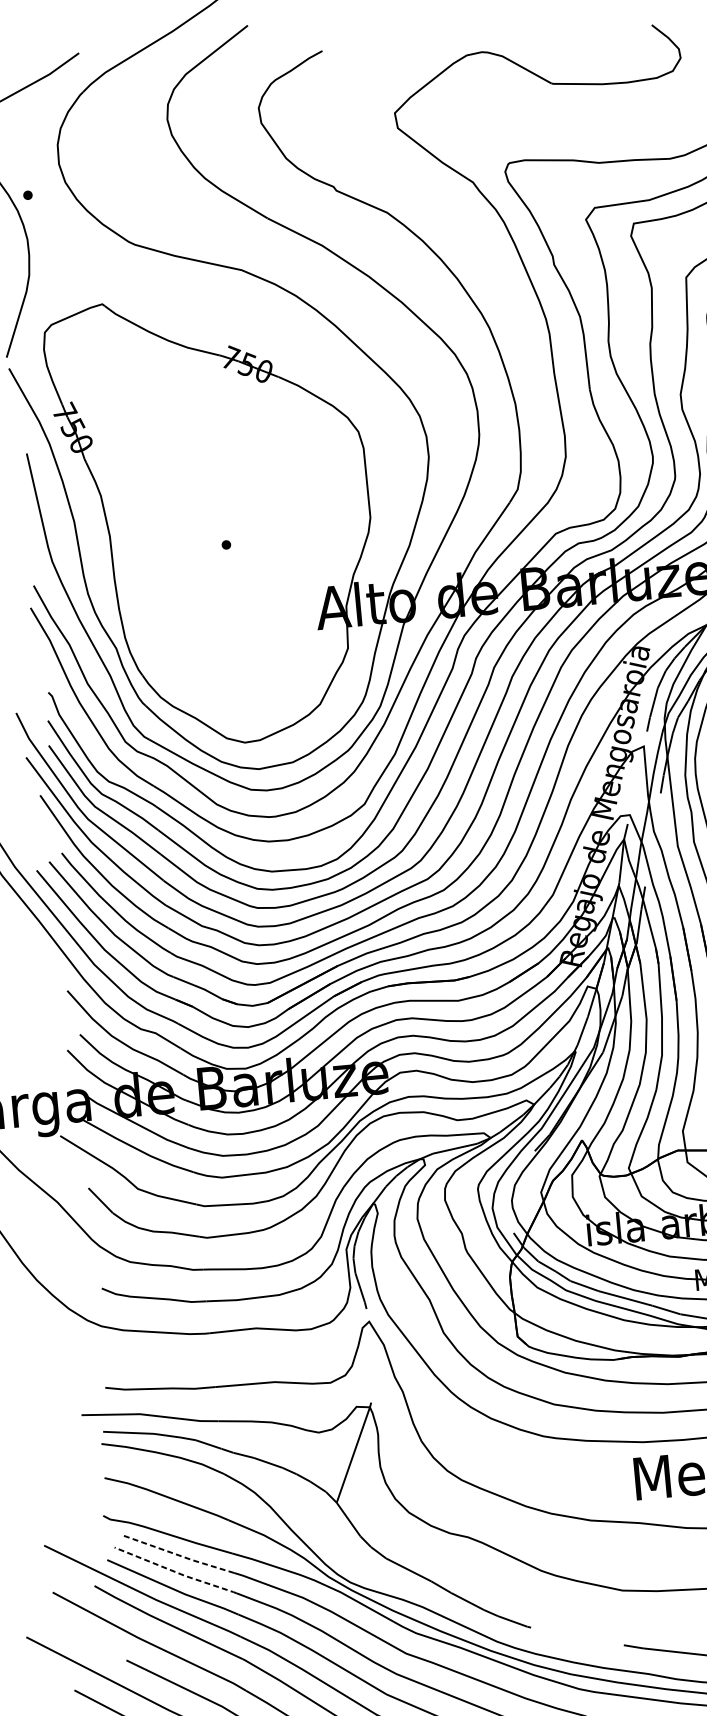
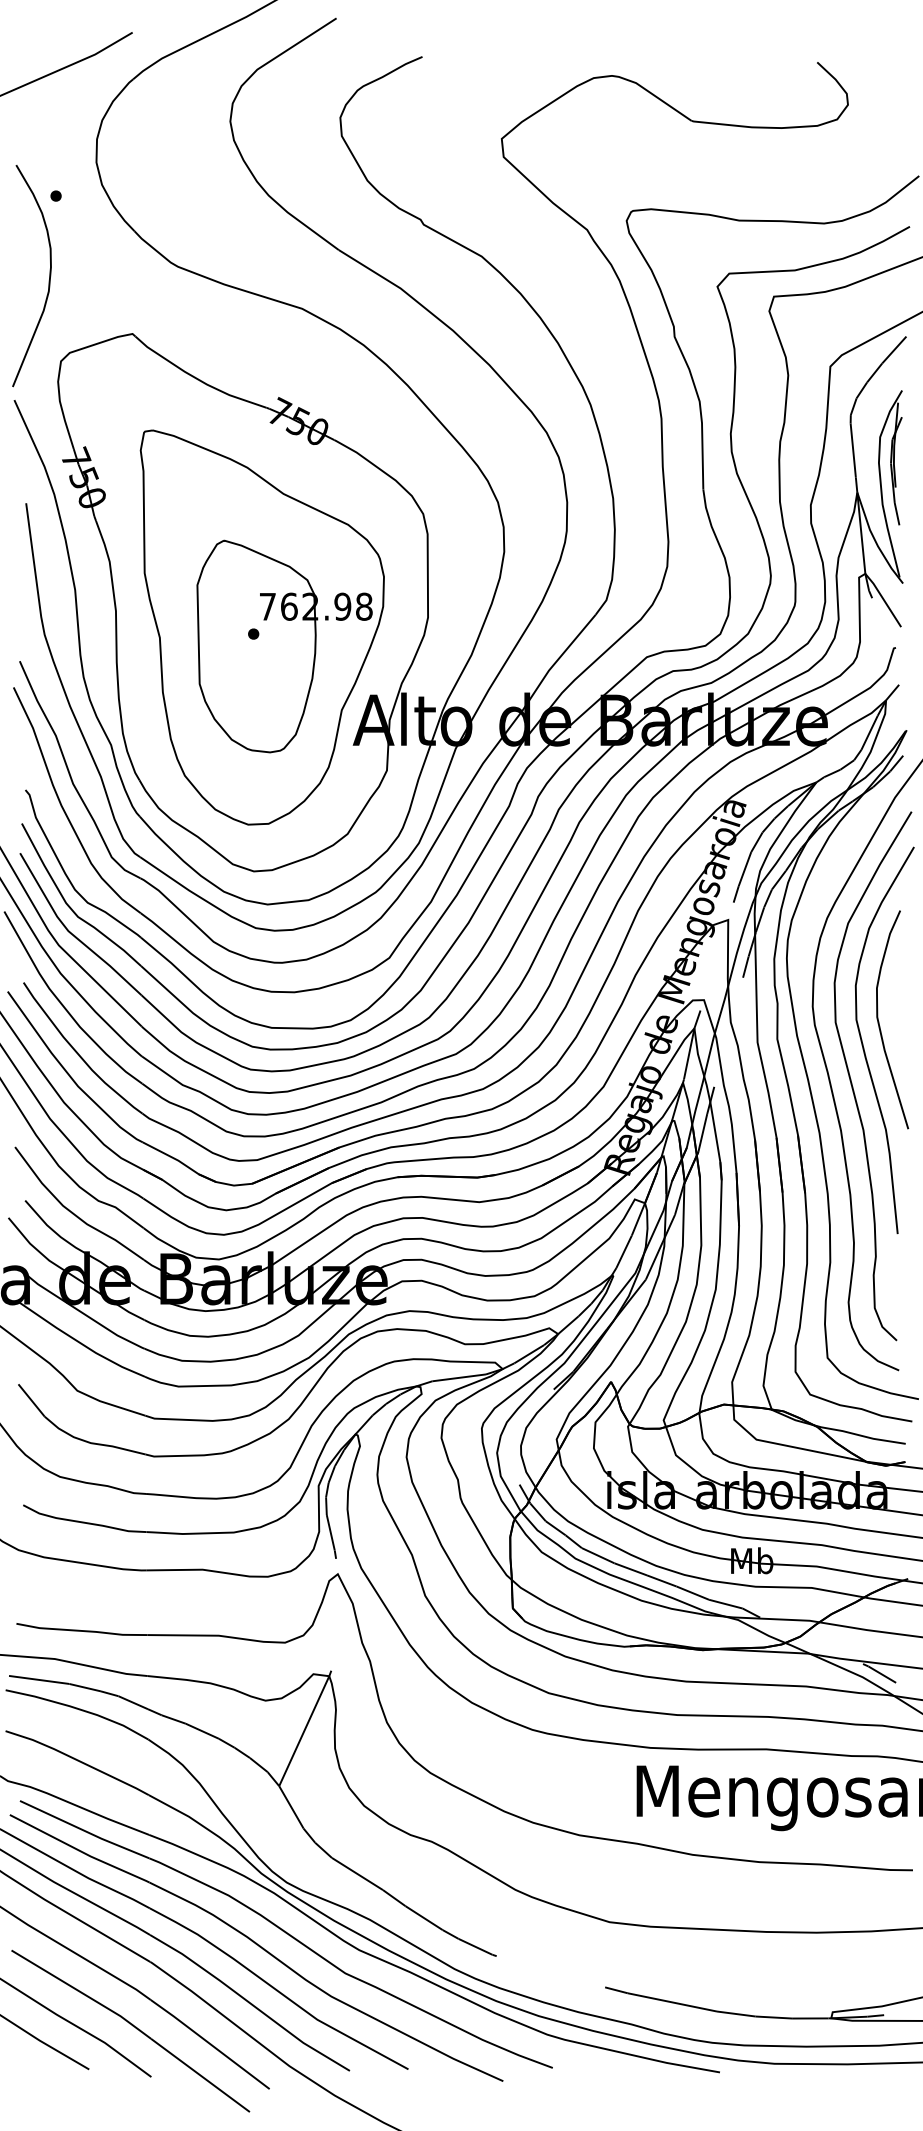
part: (232, 538) -> (261, 627), added
line: (177, 1554) -> (84, 1830), dashed -> solid
line: (175, 1571) -> (79, 1850), dashed -> solid

